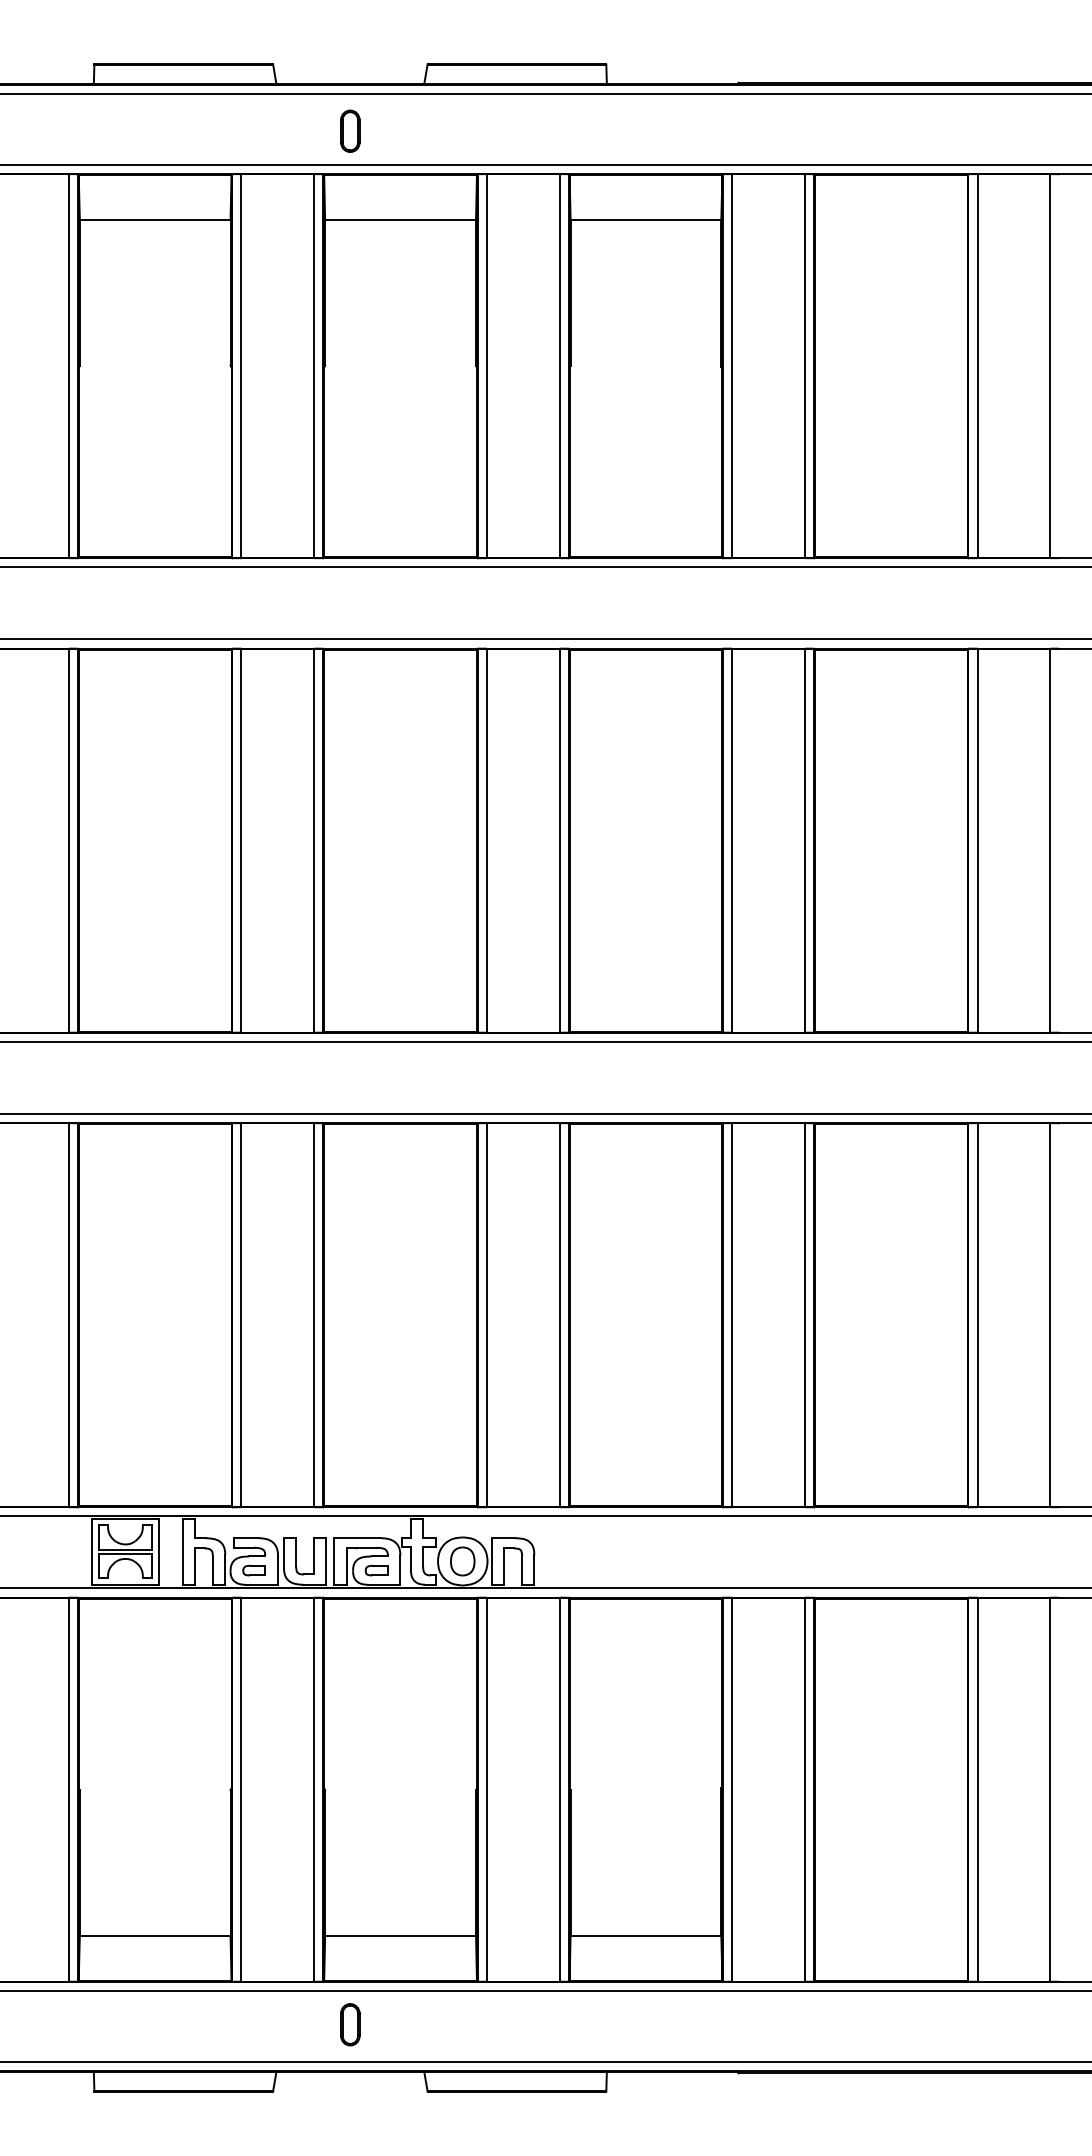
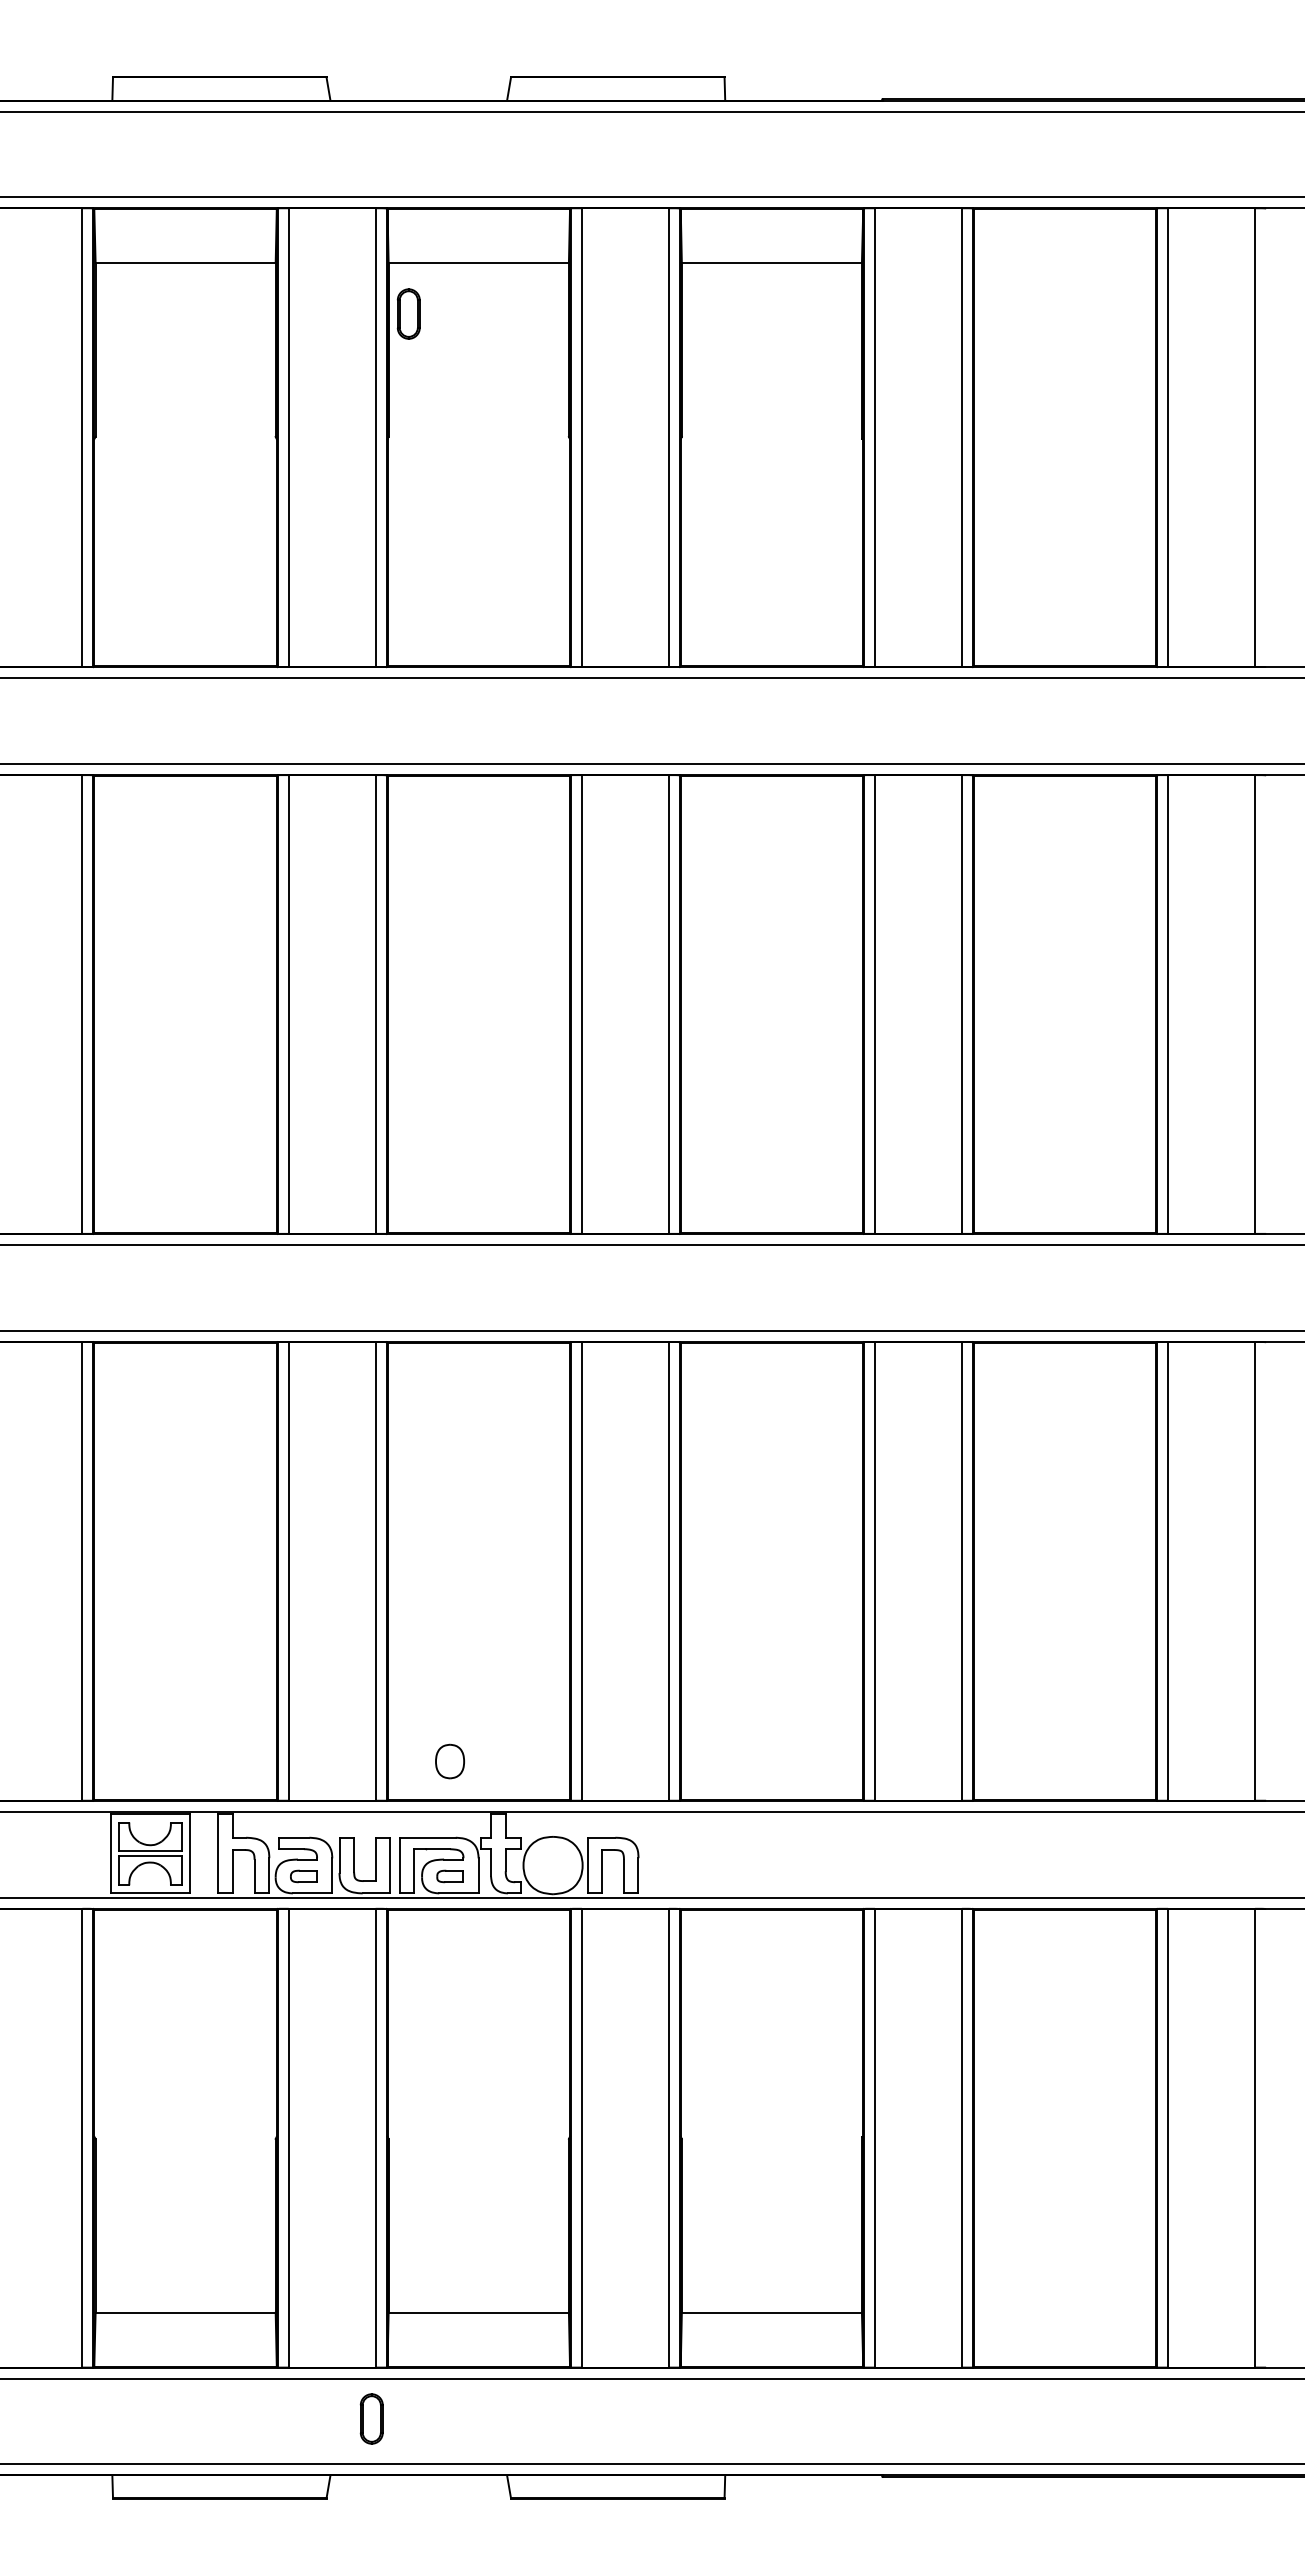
part: (350, 130) -> (408, 313), moved
part: (462, 1561) -> (449, 1761), moved
part: (350, 2024) -> (371, 2418), moved

